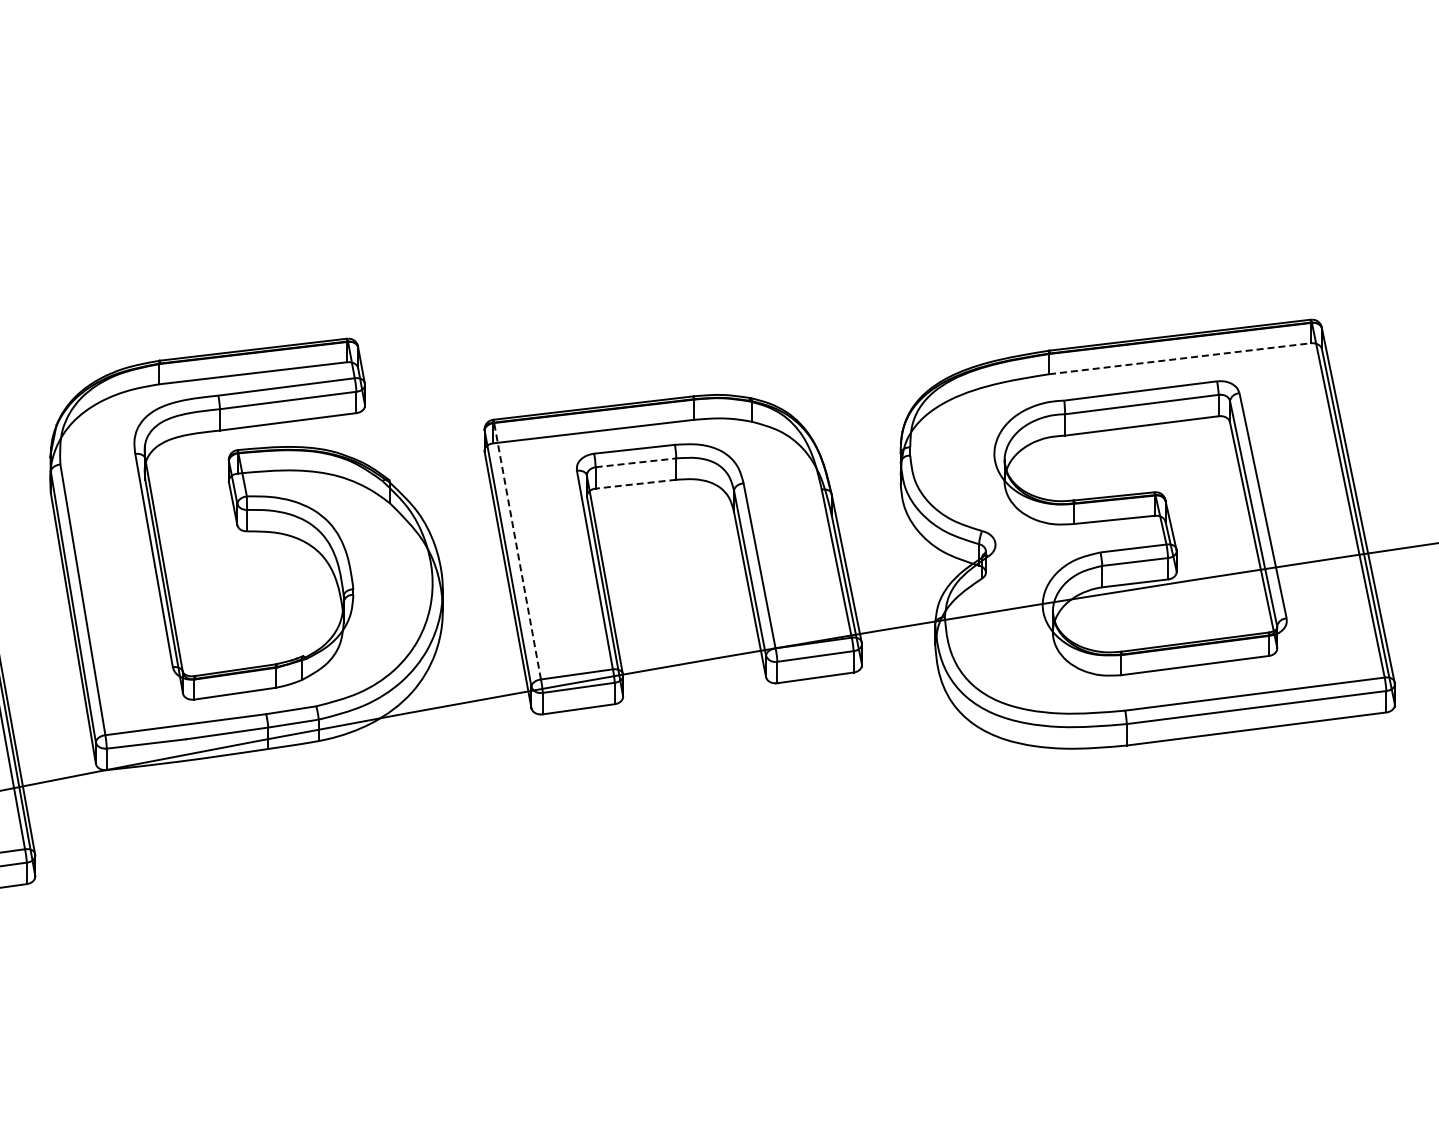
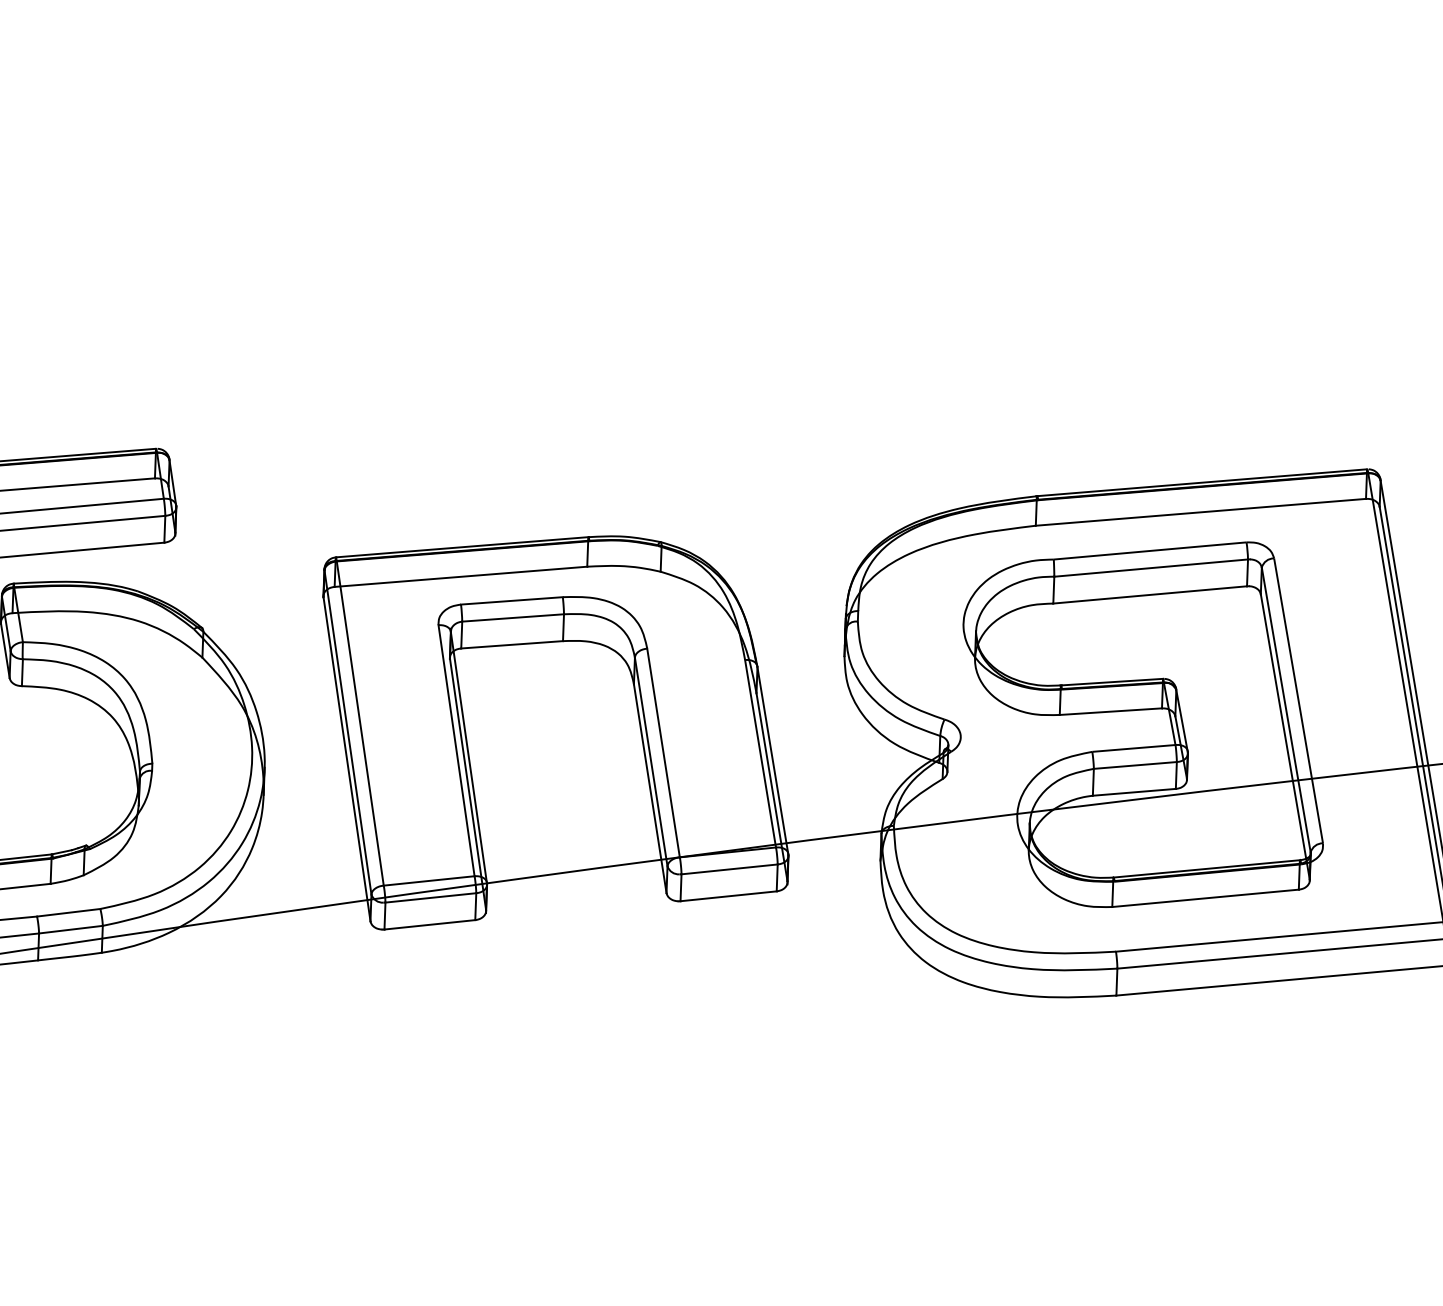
line: (1179, 358) -> (1200, 511), dashed -> solid
line: (636, 462) -> (513, 617), dashed -> solid
line: (636, 484) -> (512, 645), dashed -> solid
line: (517, 550) -> (360, 722), dashed -> solid

